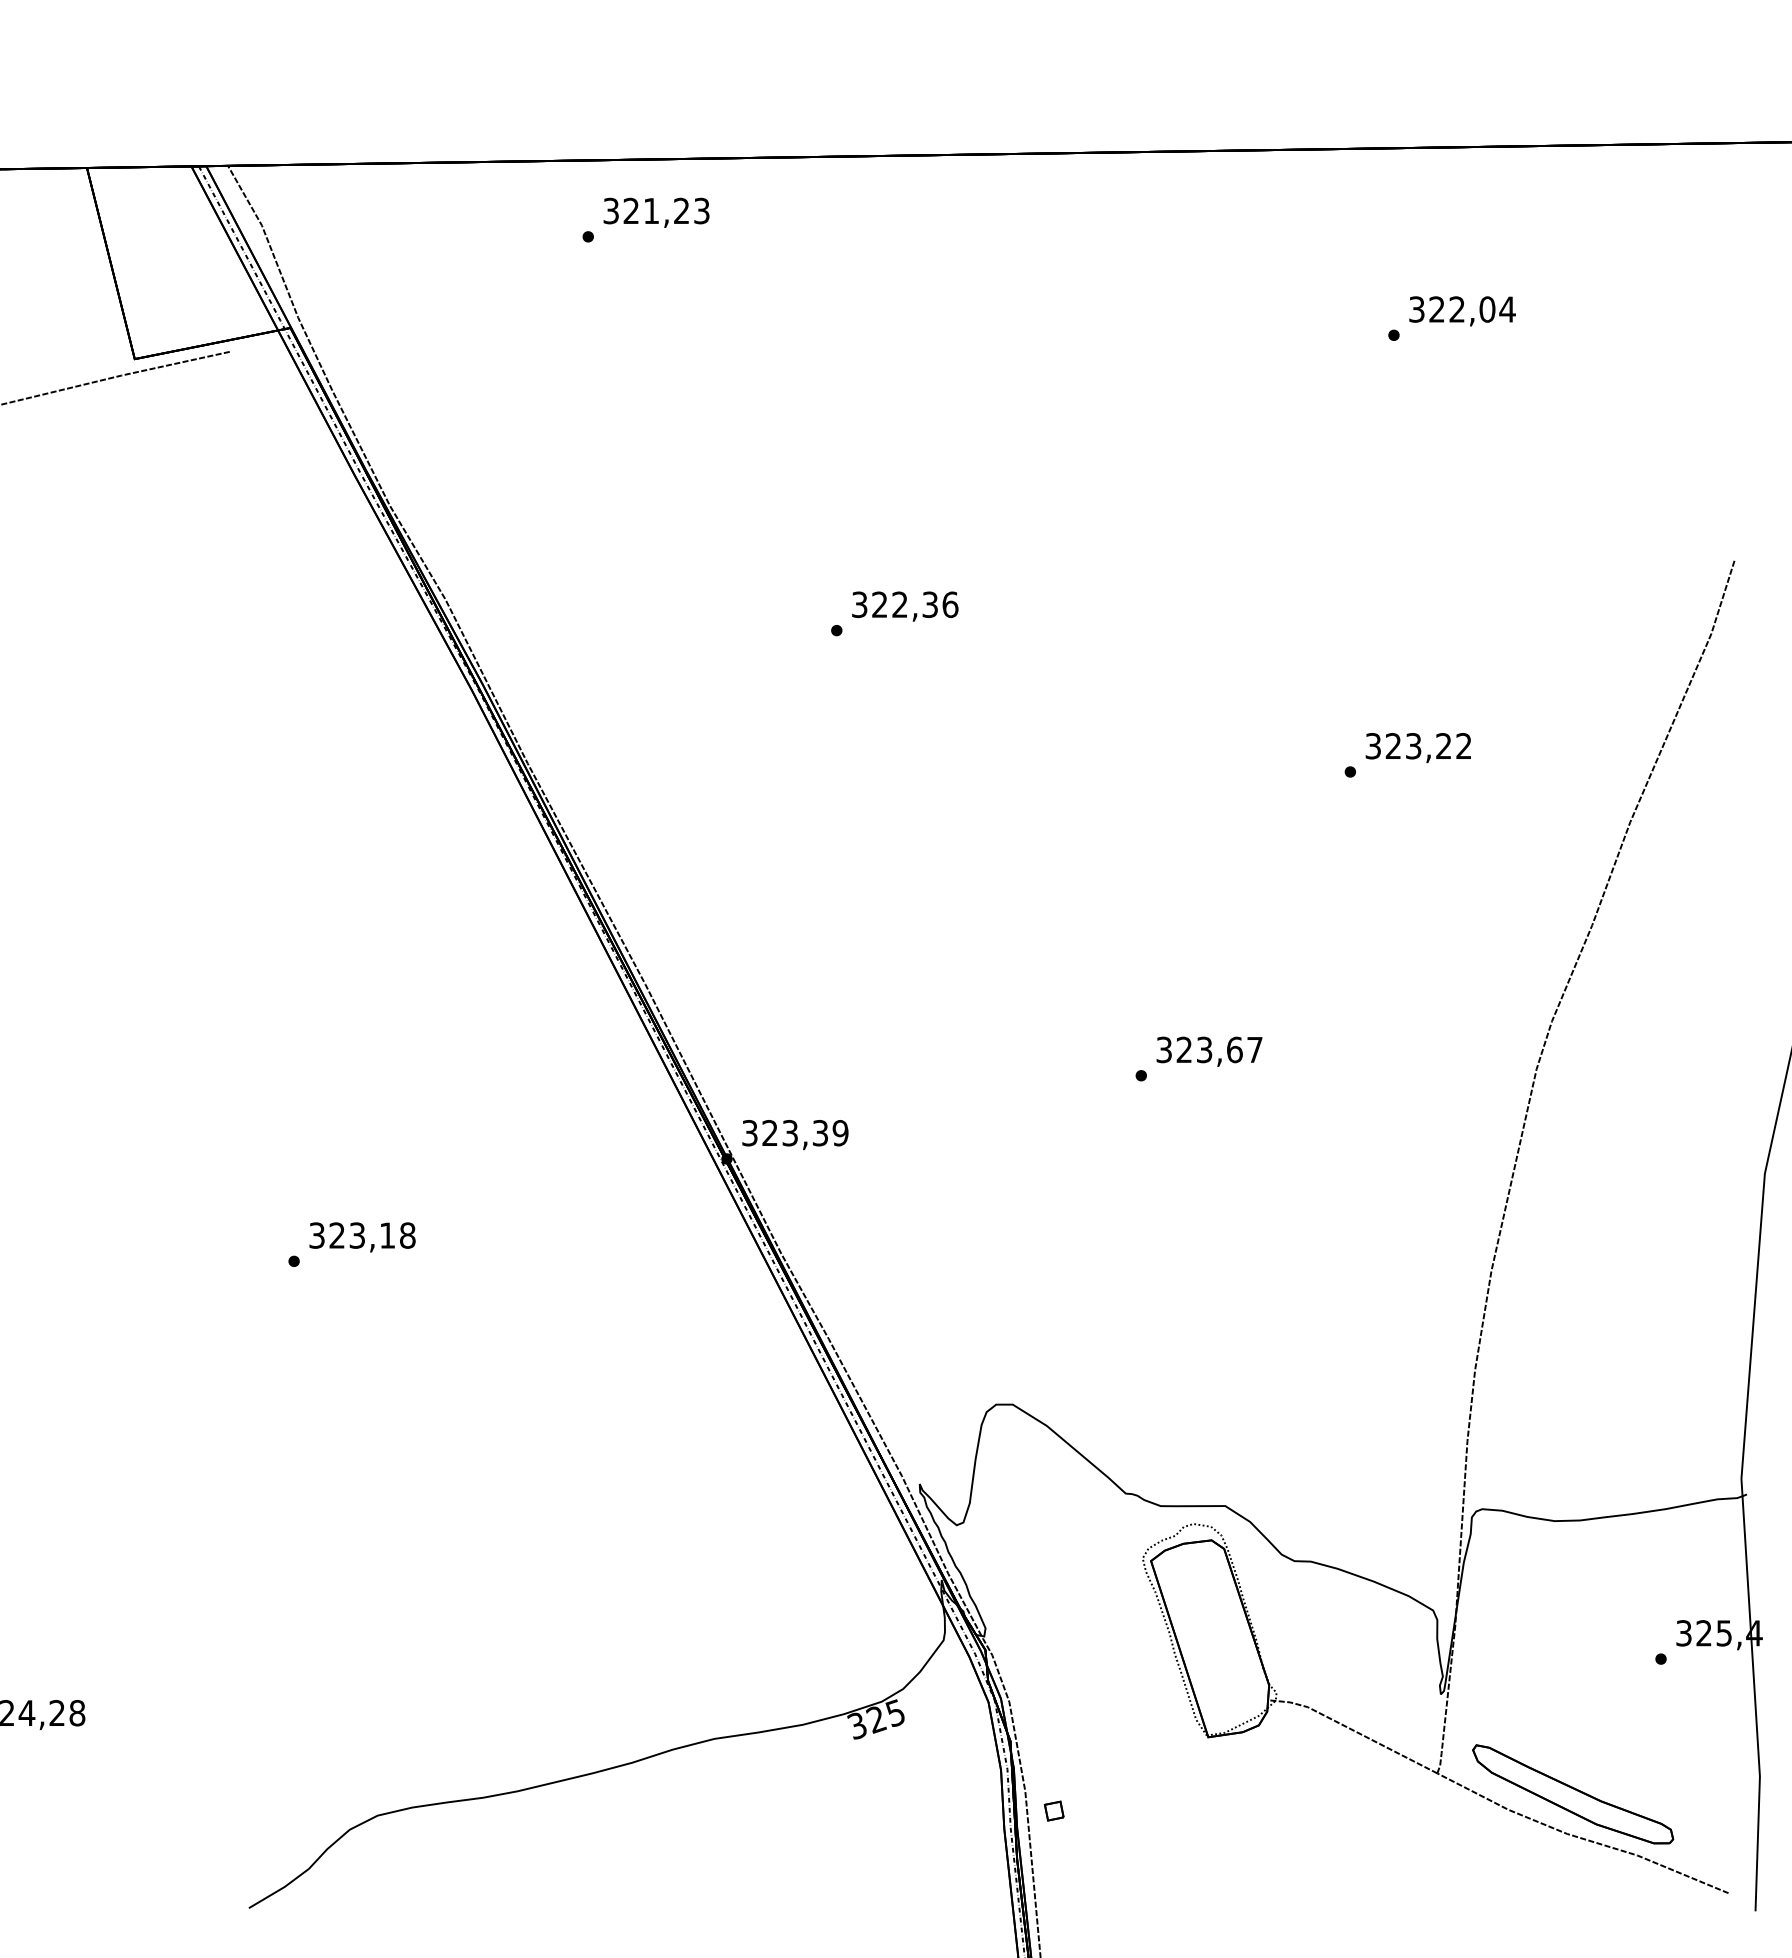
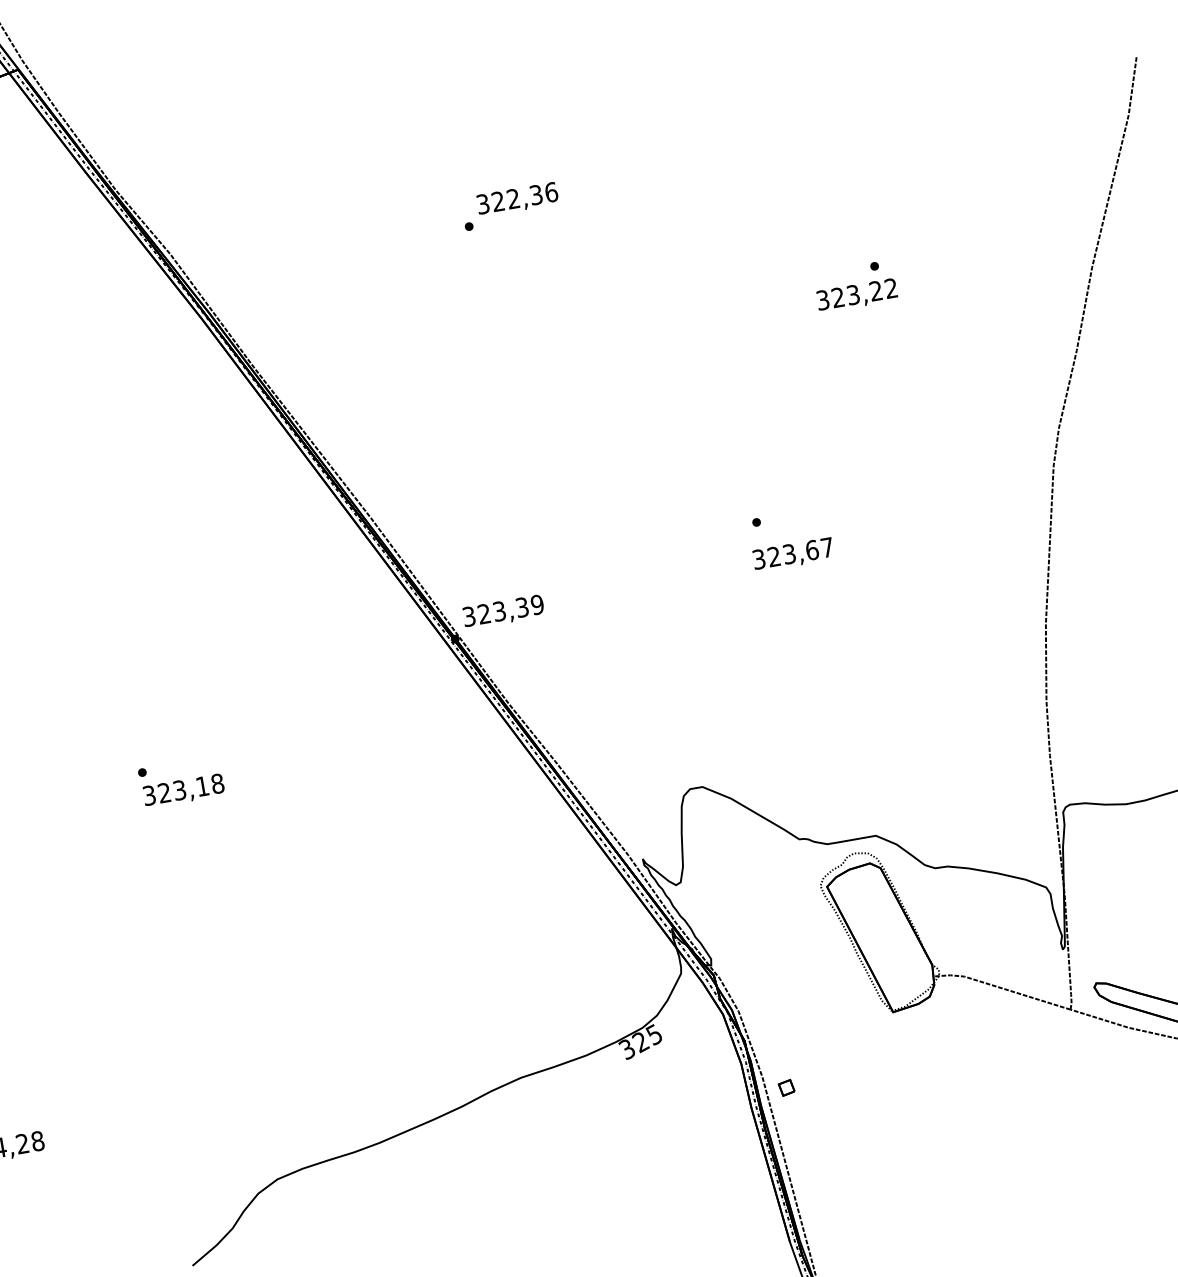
text: (1417, 748) -> (856, 296), moved
text: (1209, 1051) -> (793, 554), moved
text: (362, 1237) -> (183, 791), moved

